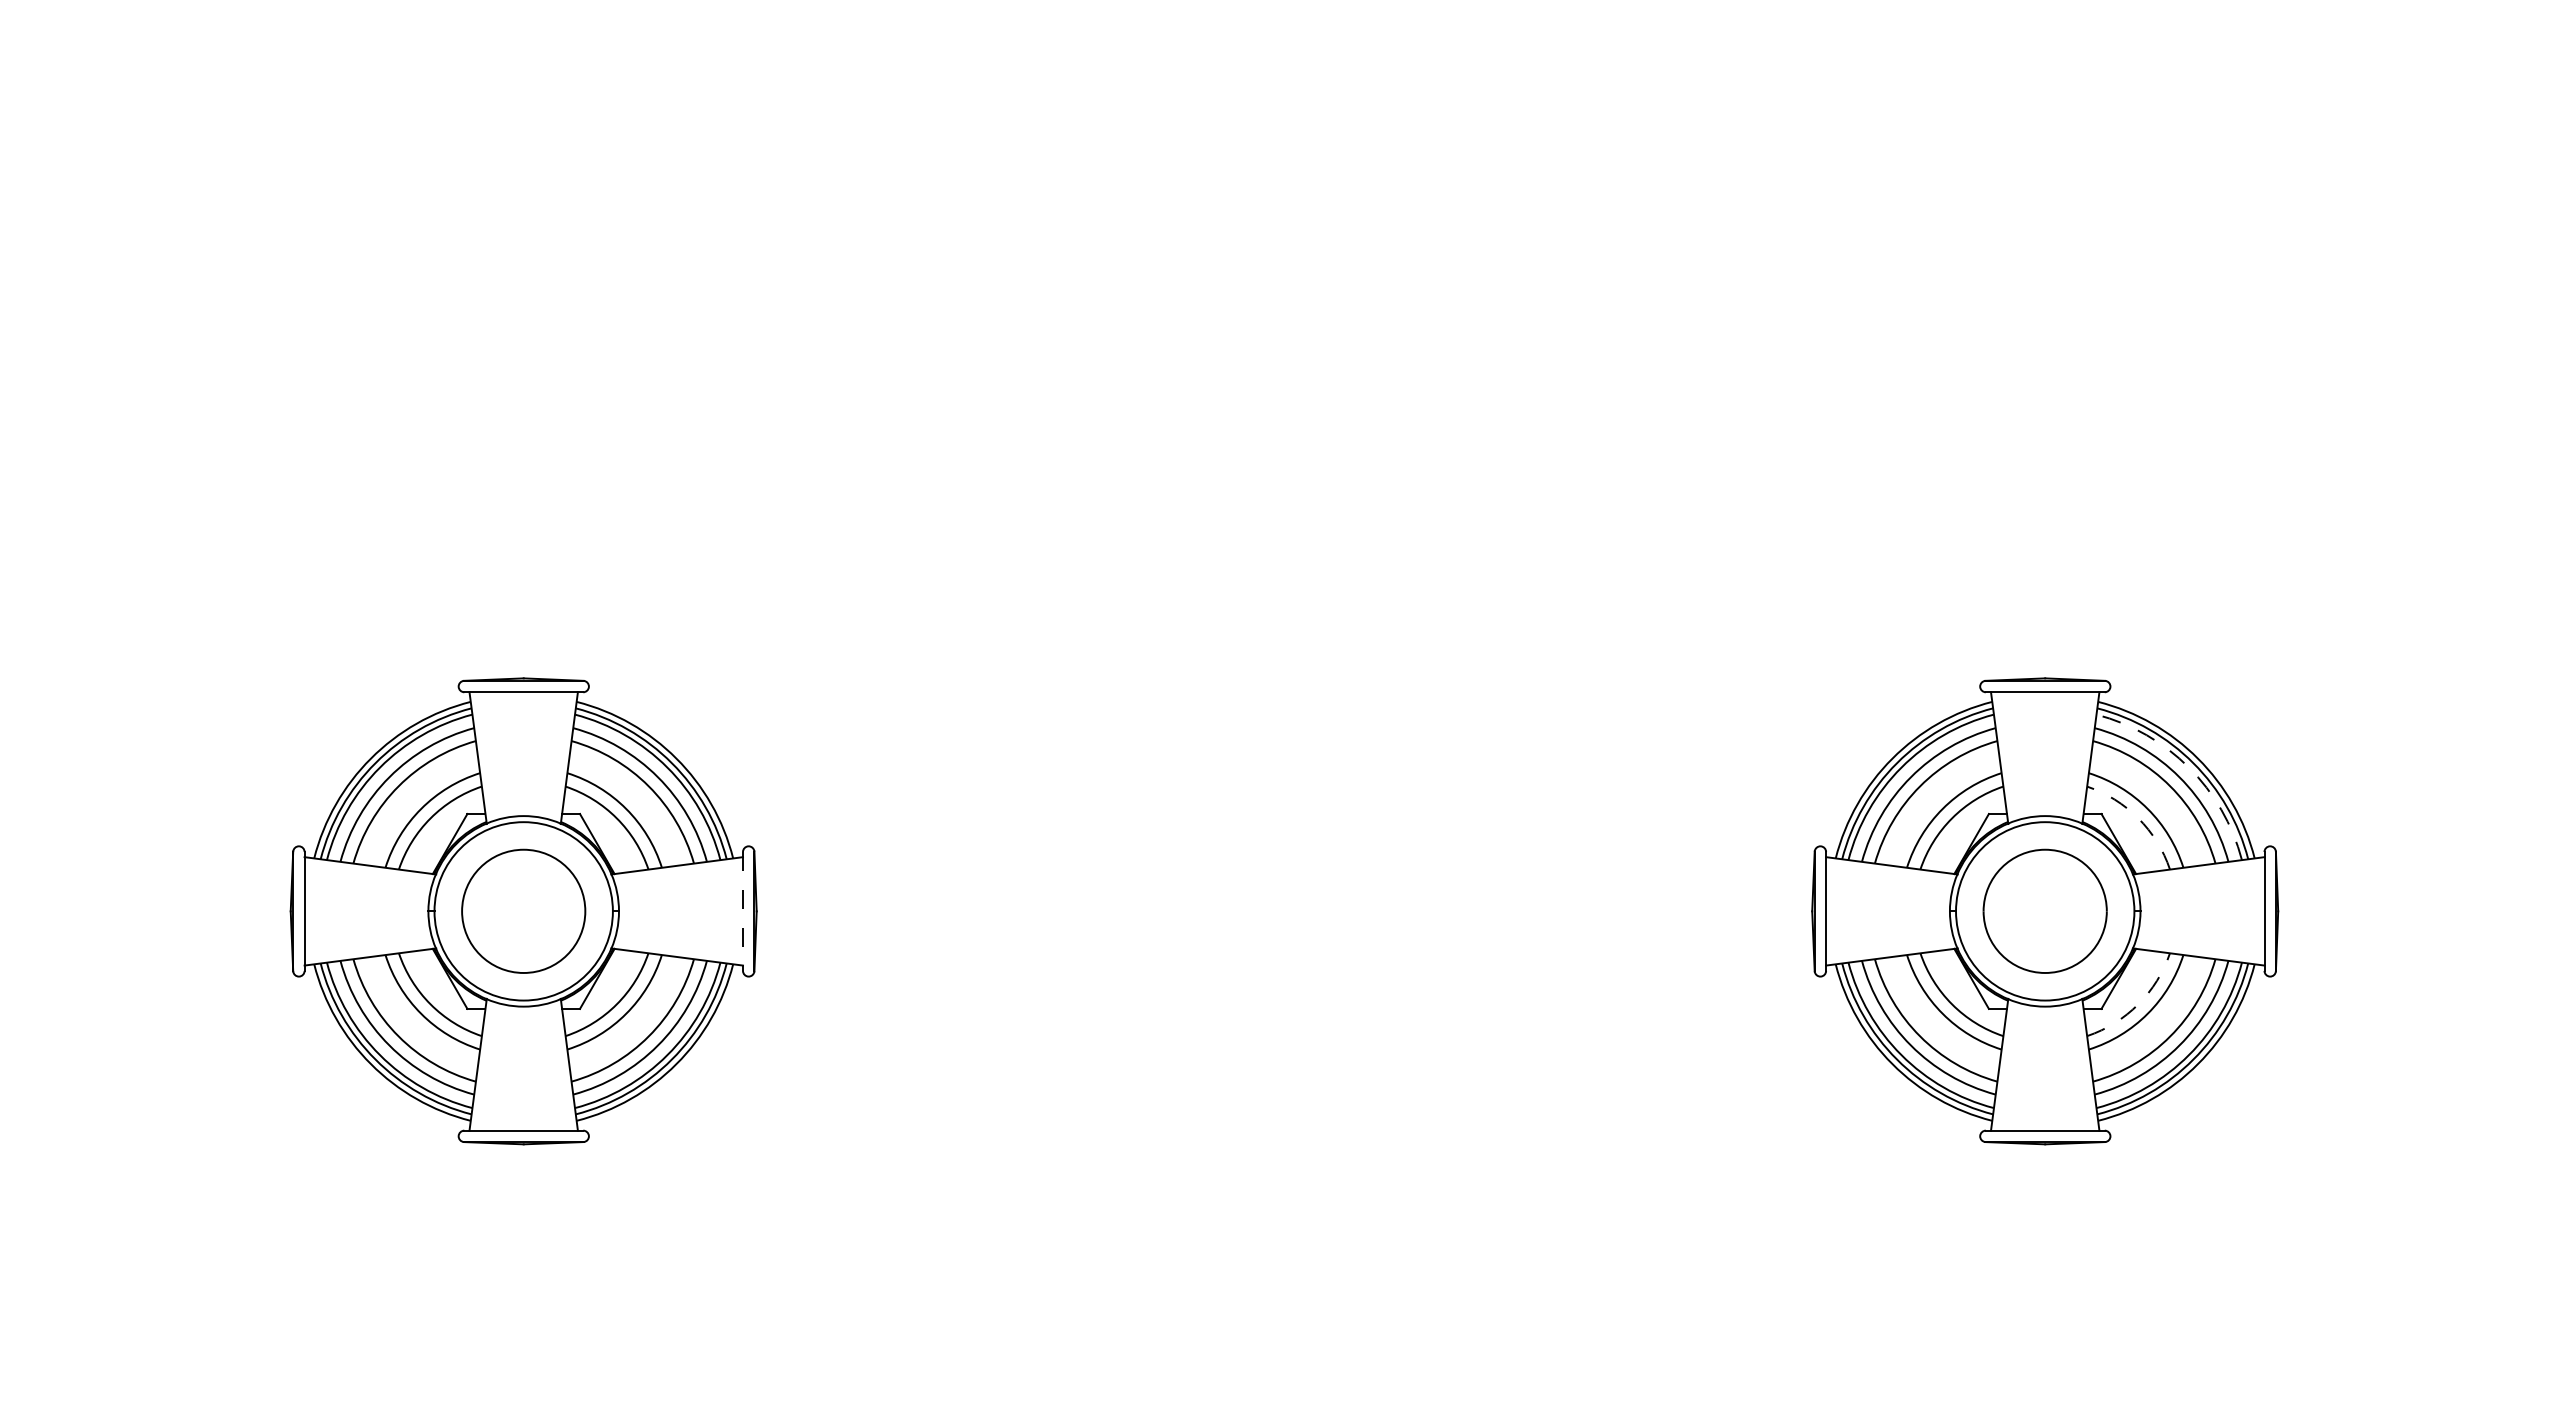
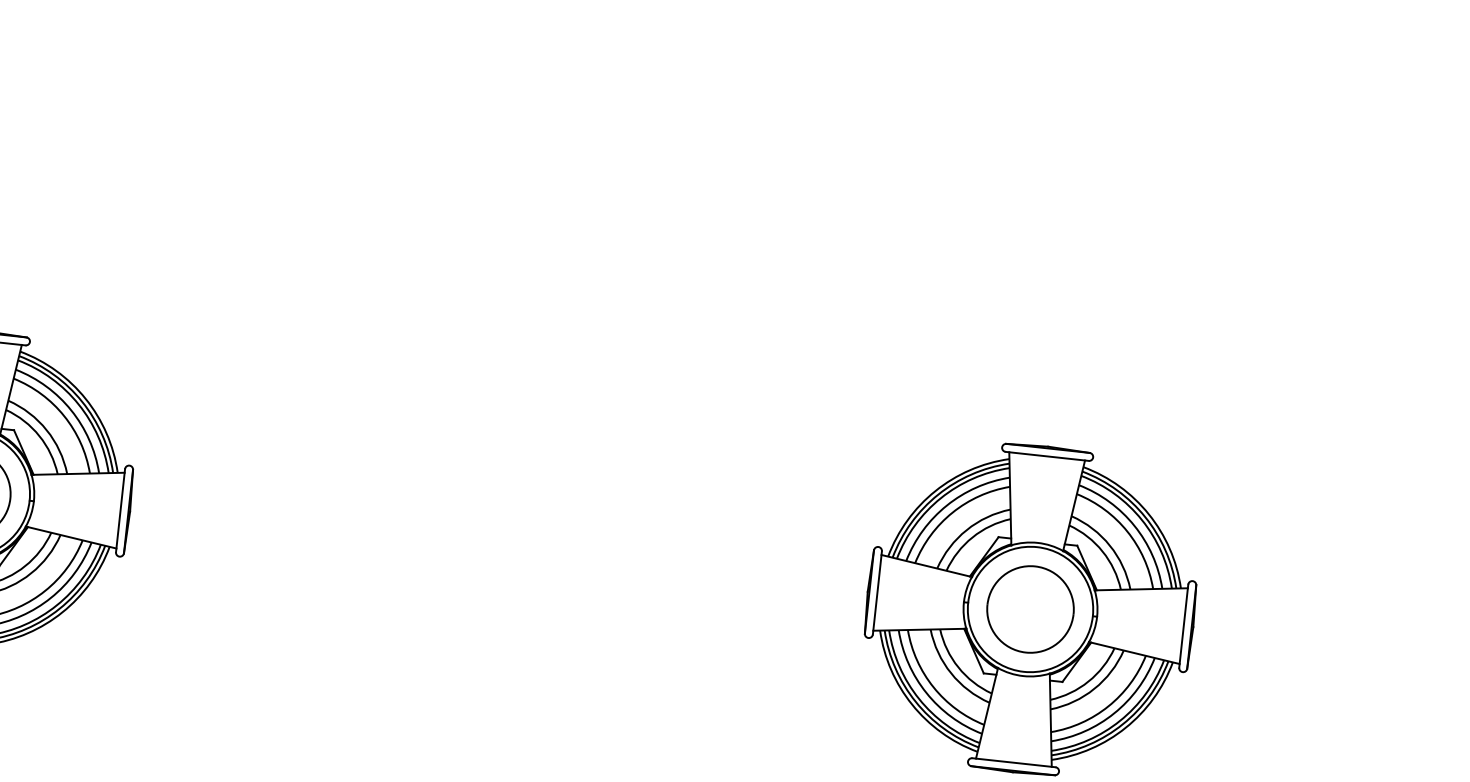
arc: (2188, 767) -> (1141, 519), dashed -> solid
arc: (2138, 818) -> (1102, 551), dashed -> solid
line: (743, 911) -> (120, 510), dashed -> solid
arc: (2138, 1004) -> (1088, 681), dashed -> solid

